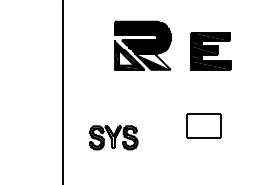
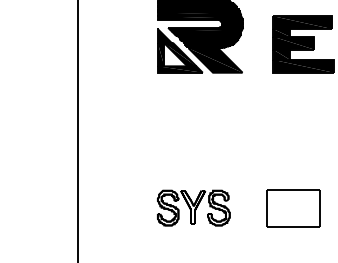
fill: (152, 61) -> (214, 60), added
part: (203, 125) -> (292, 207), moved
part: (113, 137) -> (193, 207), moved

